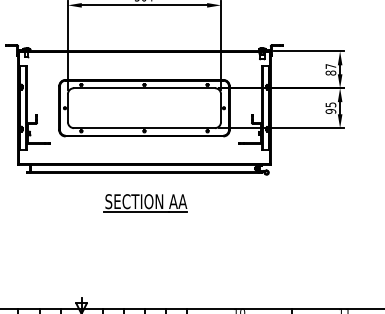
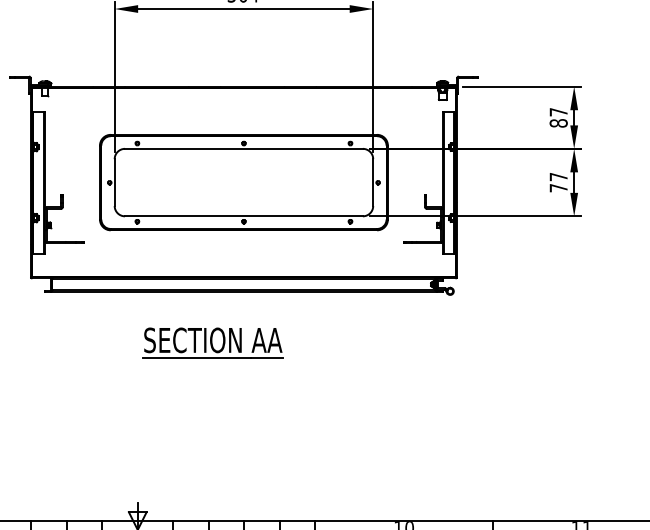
text: (330, 107) -> (557, 181), 95 -> 77
part: (145, 203) -> (211, 343), moved

